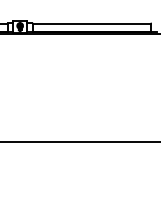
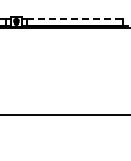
line: (92, 23) -> (75, 19), solid -> dashed

